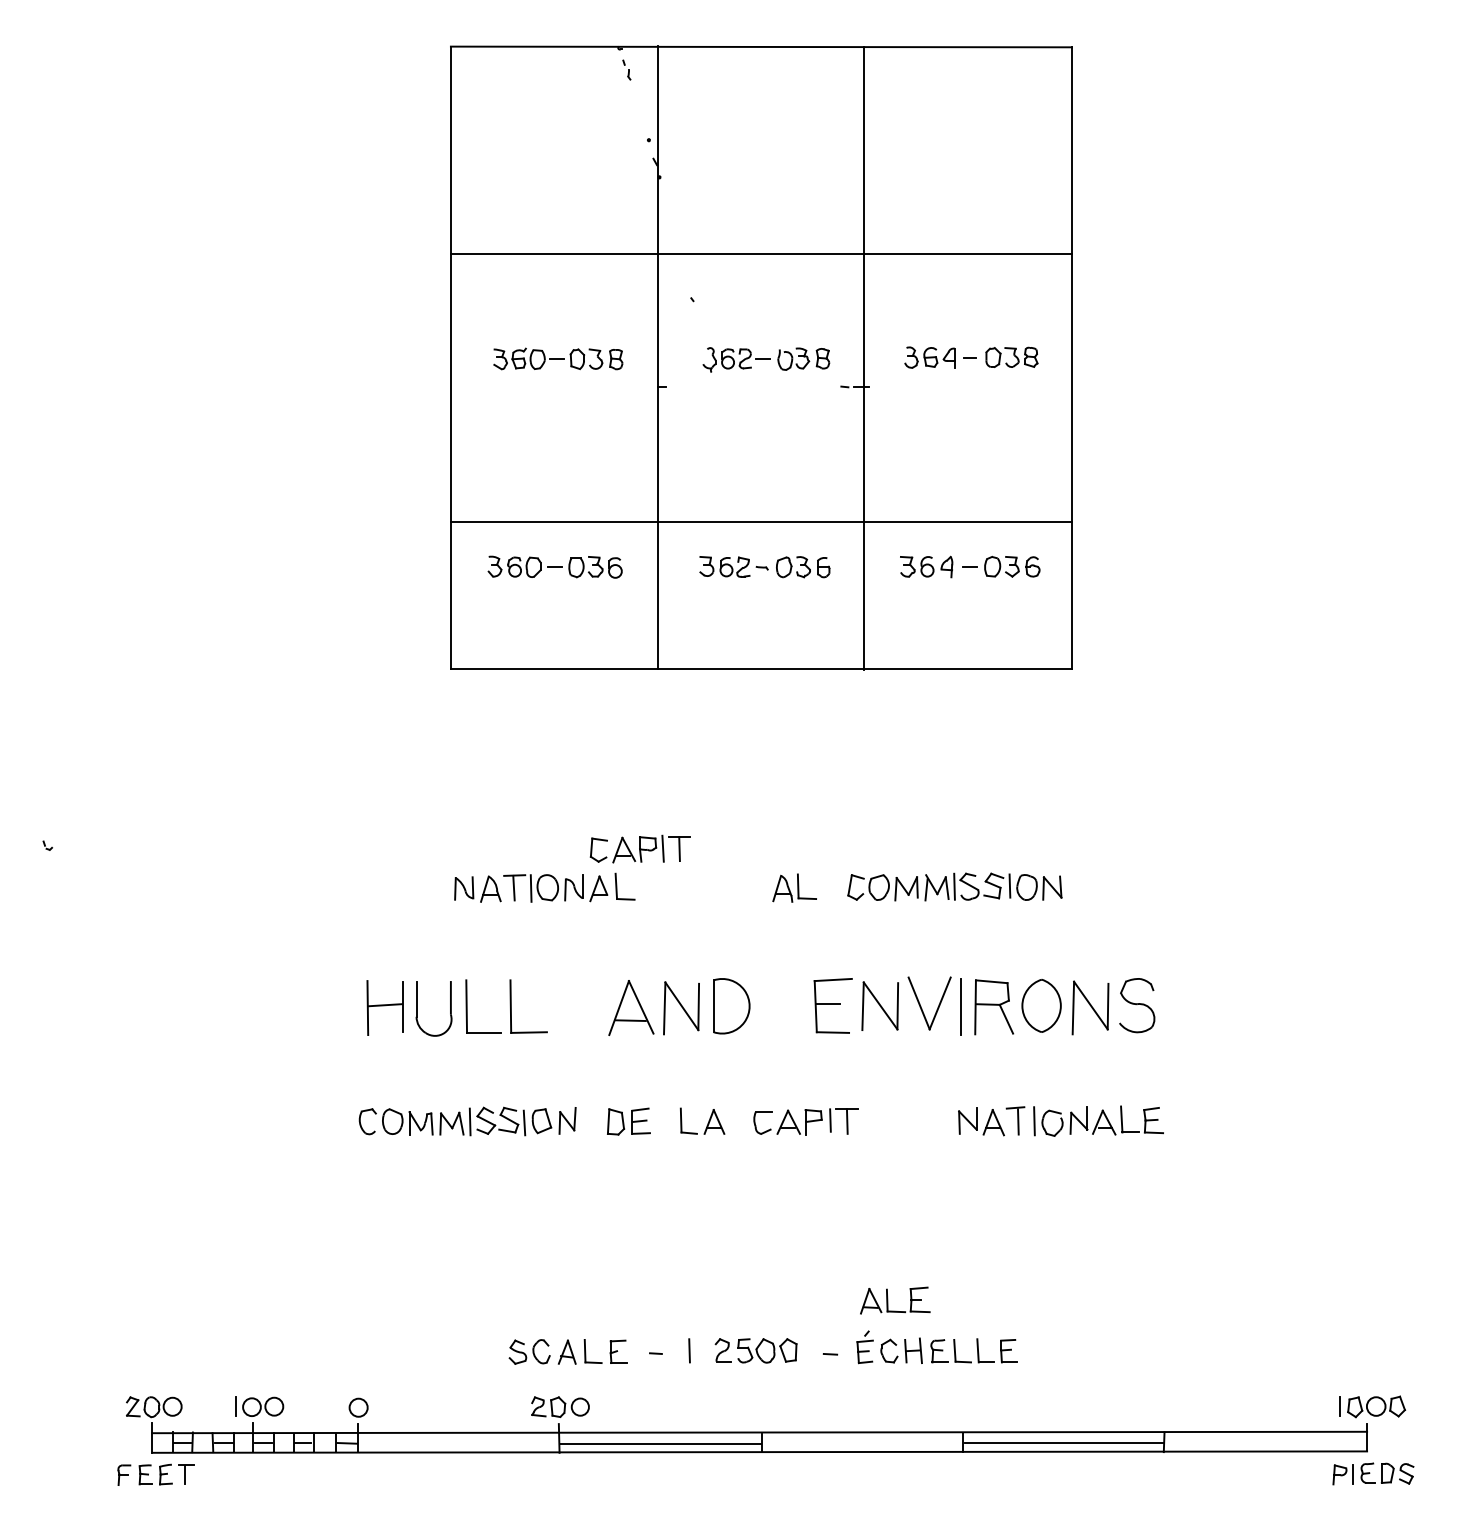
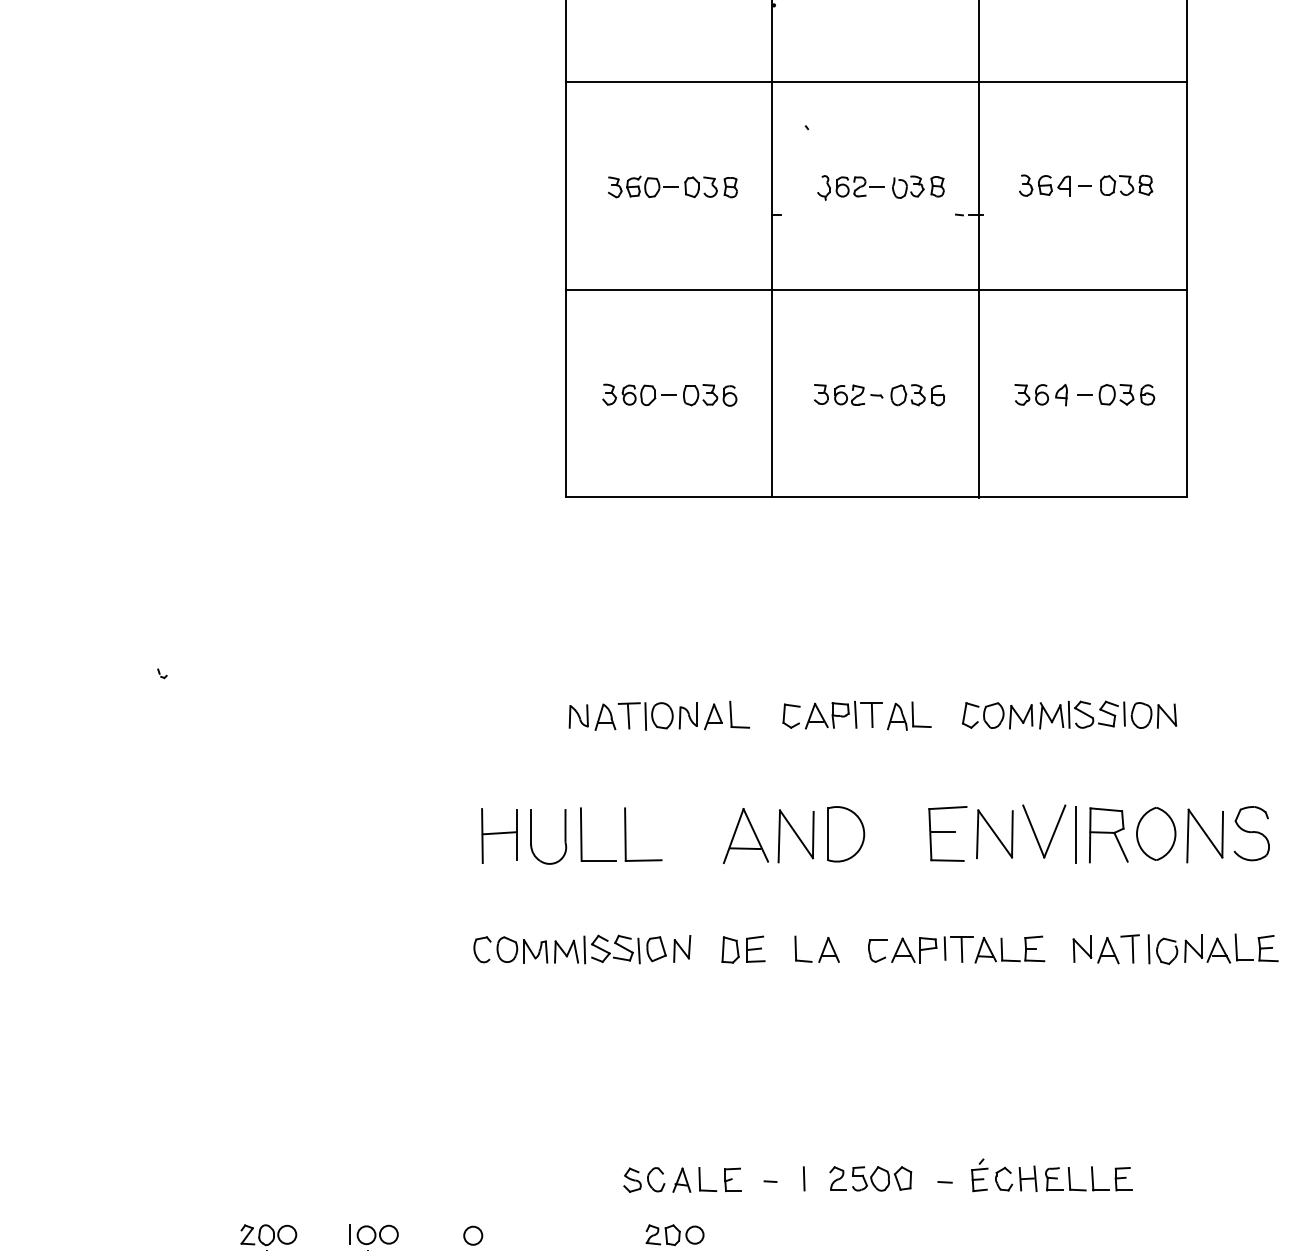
line: (760, 521) -> (875, 289), moved
part: (639, 848) -> (832, 714), moved
part: (888, 1300) -> (1003, 949), moved

